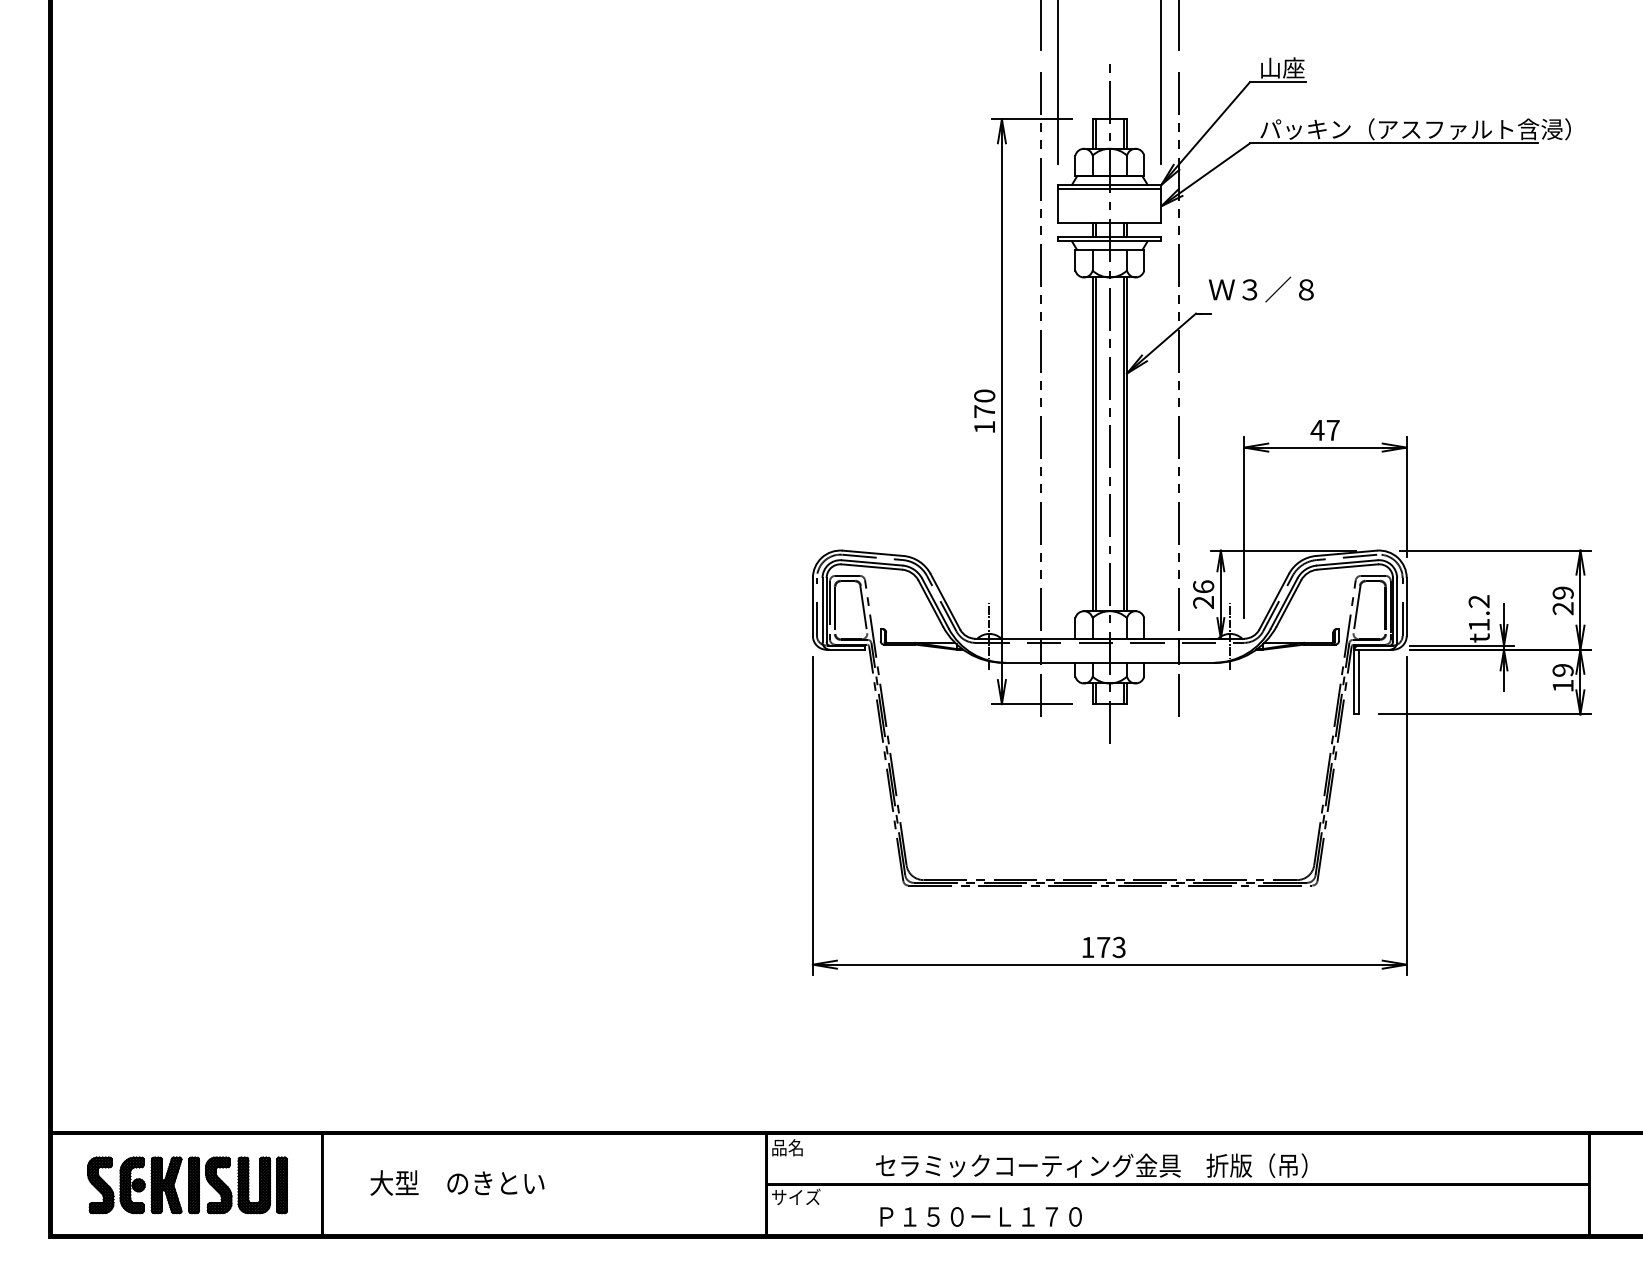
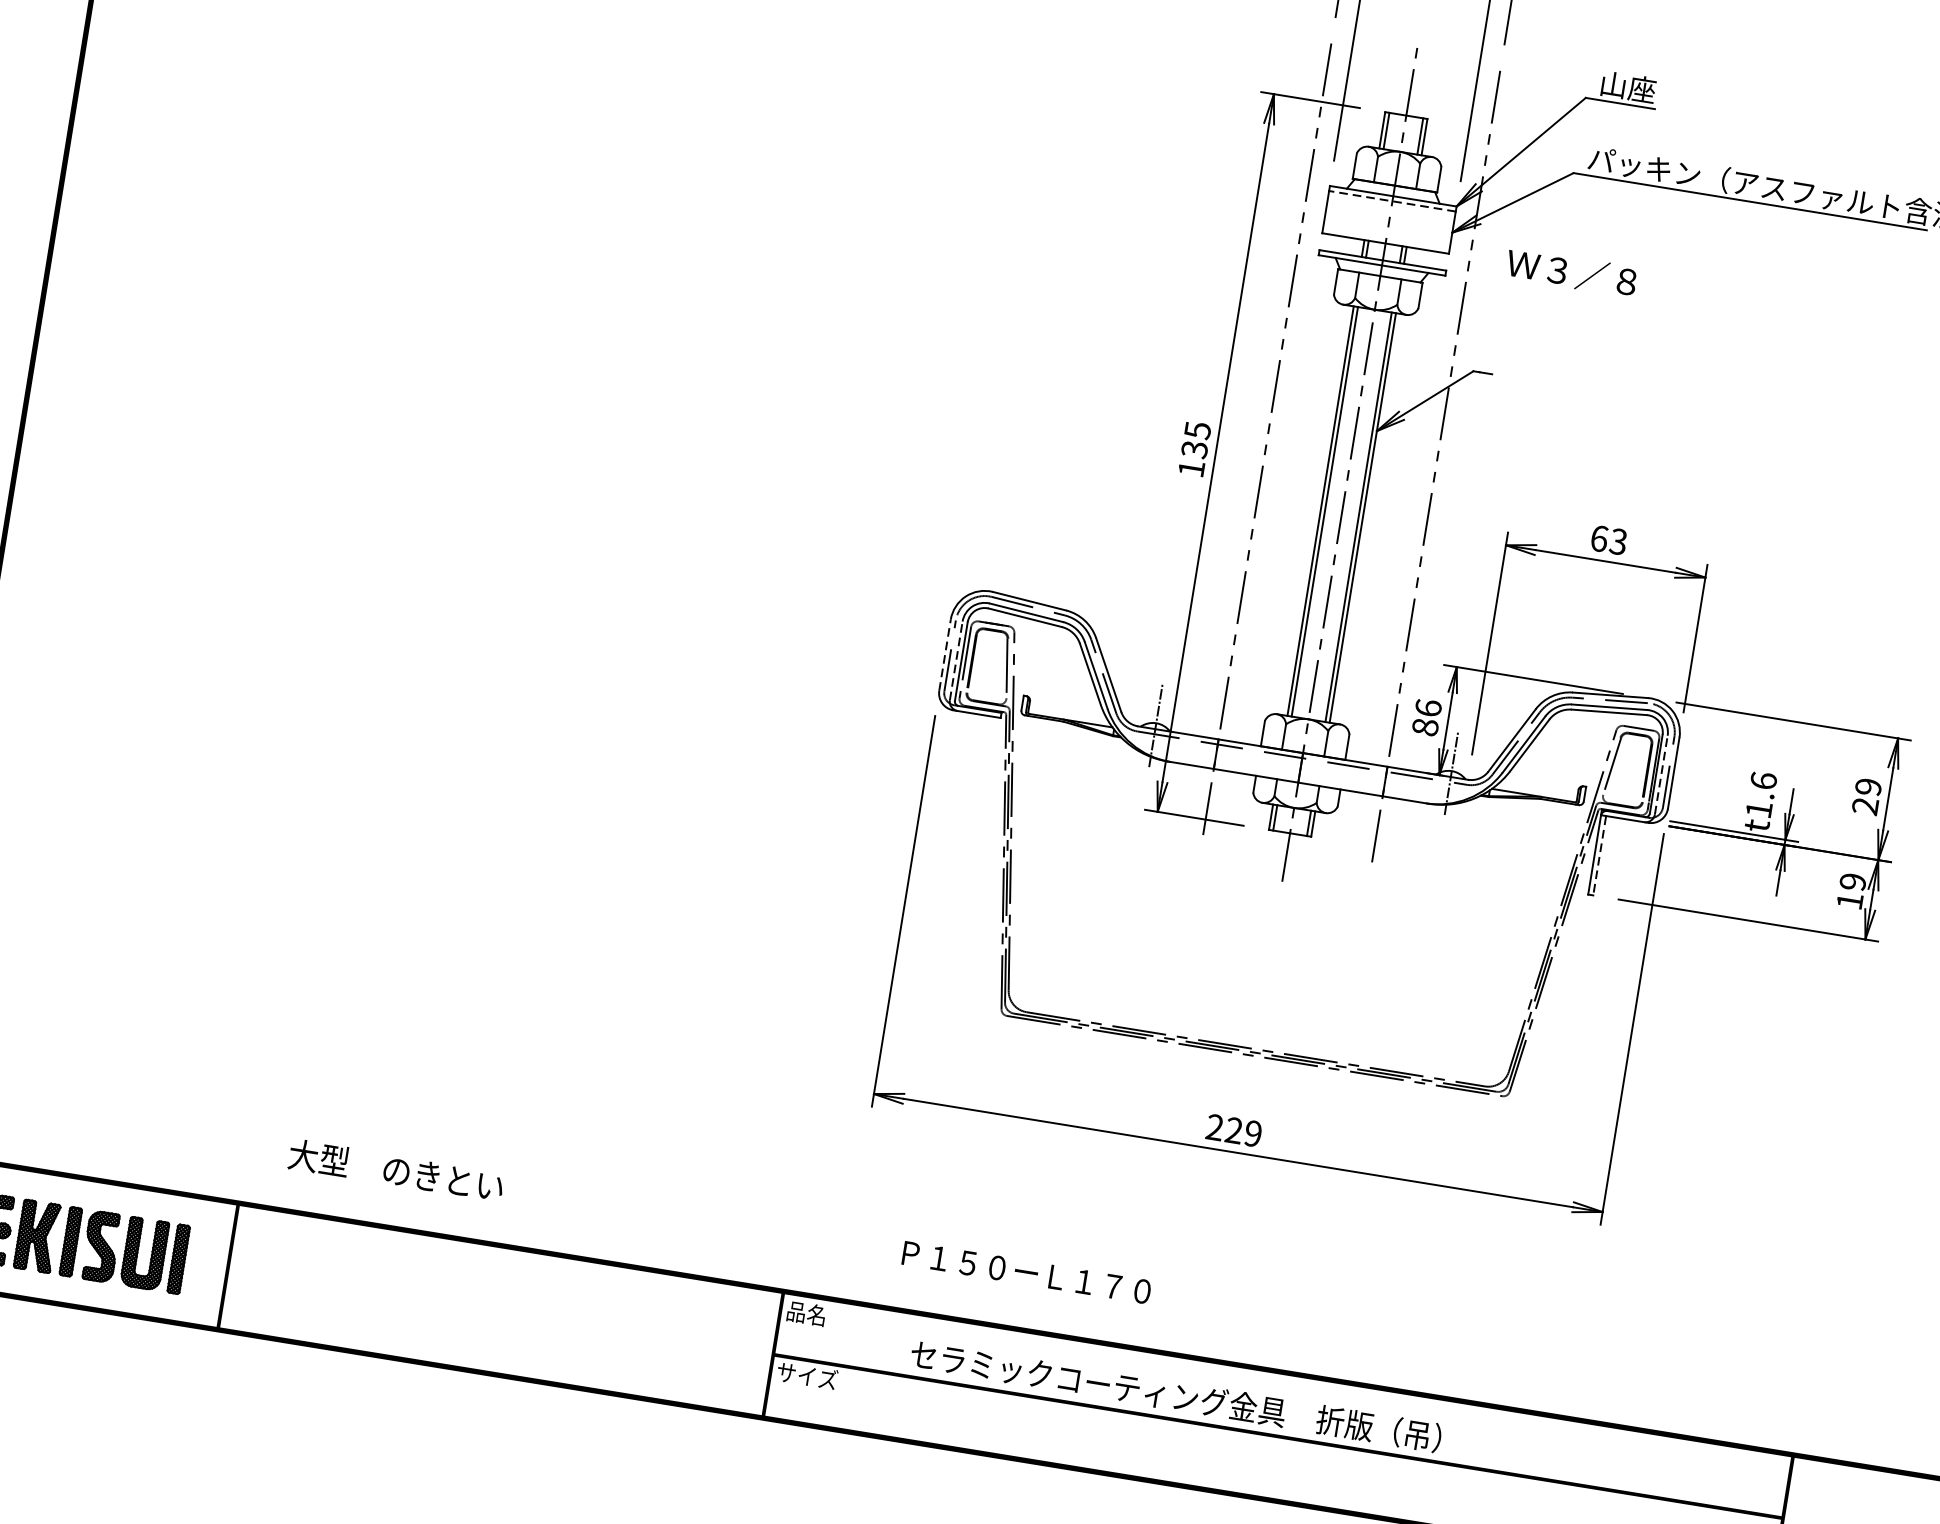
line: (1109, 189) -> (1391, 201), solid -> dashed
text: (1261, 289) -> (1571, 272), moved
text: (984, 403) -> (1196, 439), 170 -> 135
text: (1324, 429) -> (1608, 539), 47 -> 63
text: (1478, 601) -> (1762, 780), t1.2 -> t1.6
text: (1203, 602) -> (1425, 727), 26 -> 86
line: (812, 607) -> (944, 655), solid -> dashed
line: (822, 609) -> (956, 660), solid -> dashed
line: (1397, 609) -> (1661, 774), solid -> dashed
line: (1358, 682) -> (1599, 856), solid -> dashed
text: (1103, 946) -> (1234, 1129), 173 -> 229
text: (457, 1182) -> (396, 1170), moved
text: (980, 1216) -> (1025, 1272), moved

